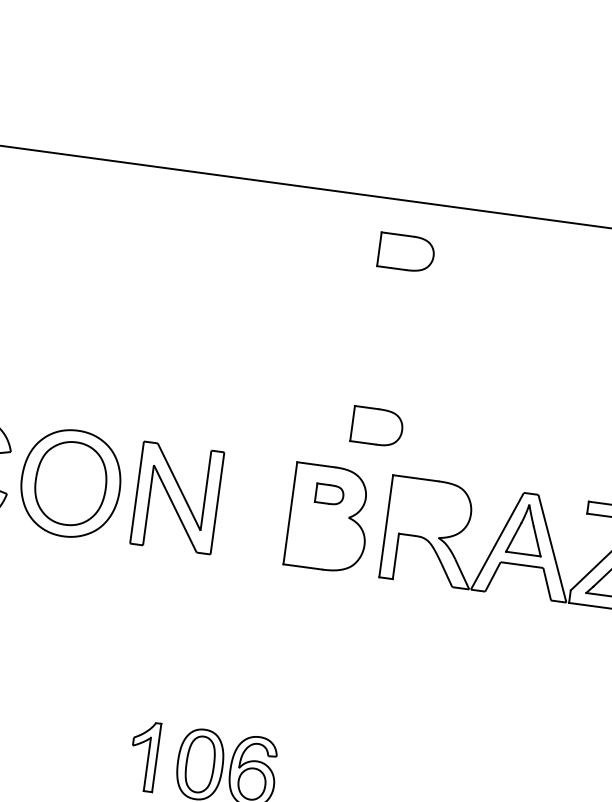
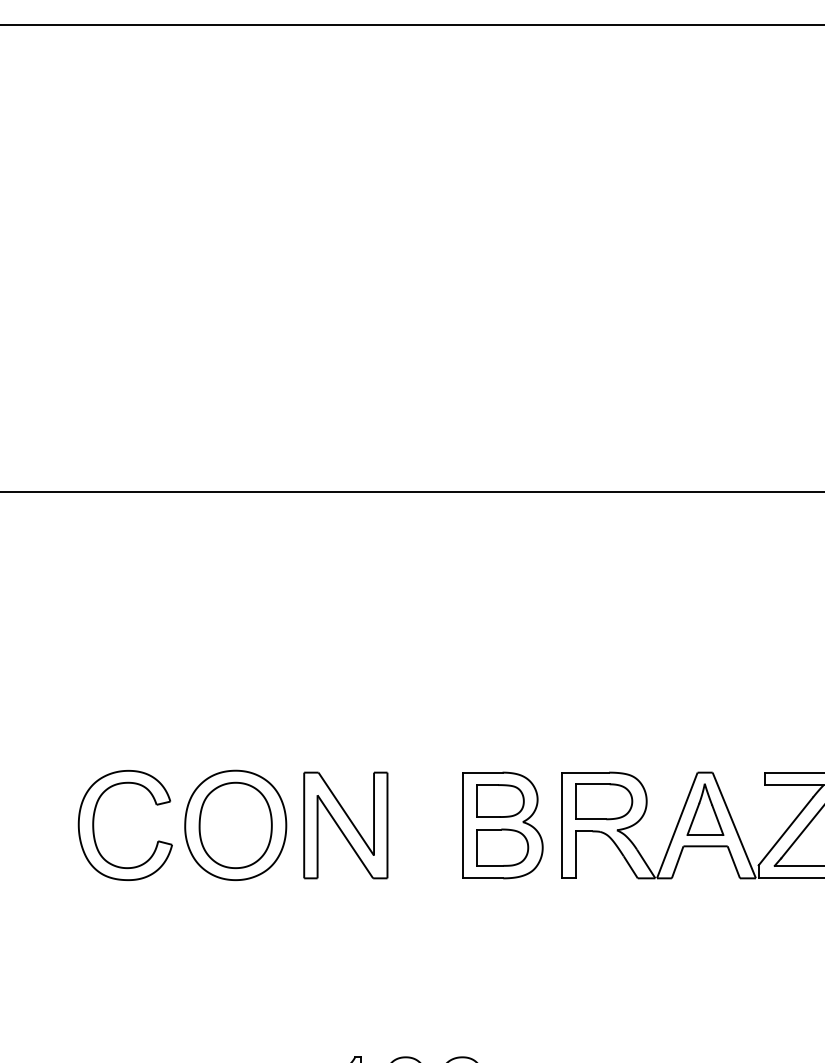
part: (406, 252) -> (604, 801), moved
part: (377, 426) -> (502, 847), moved
part: (329, 494) -> (500, 800), size x1.67

